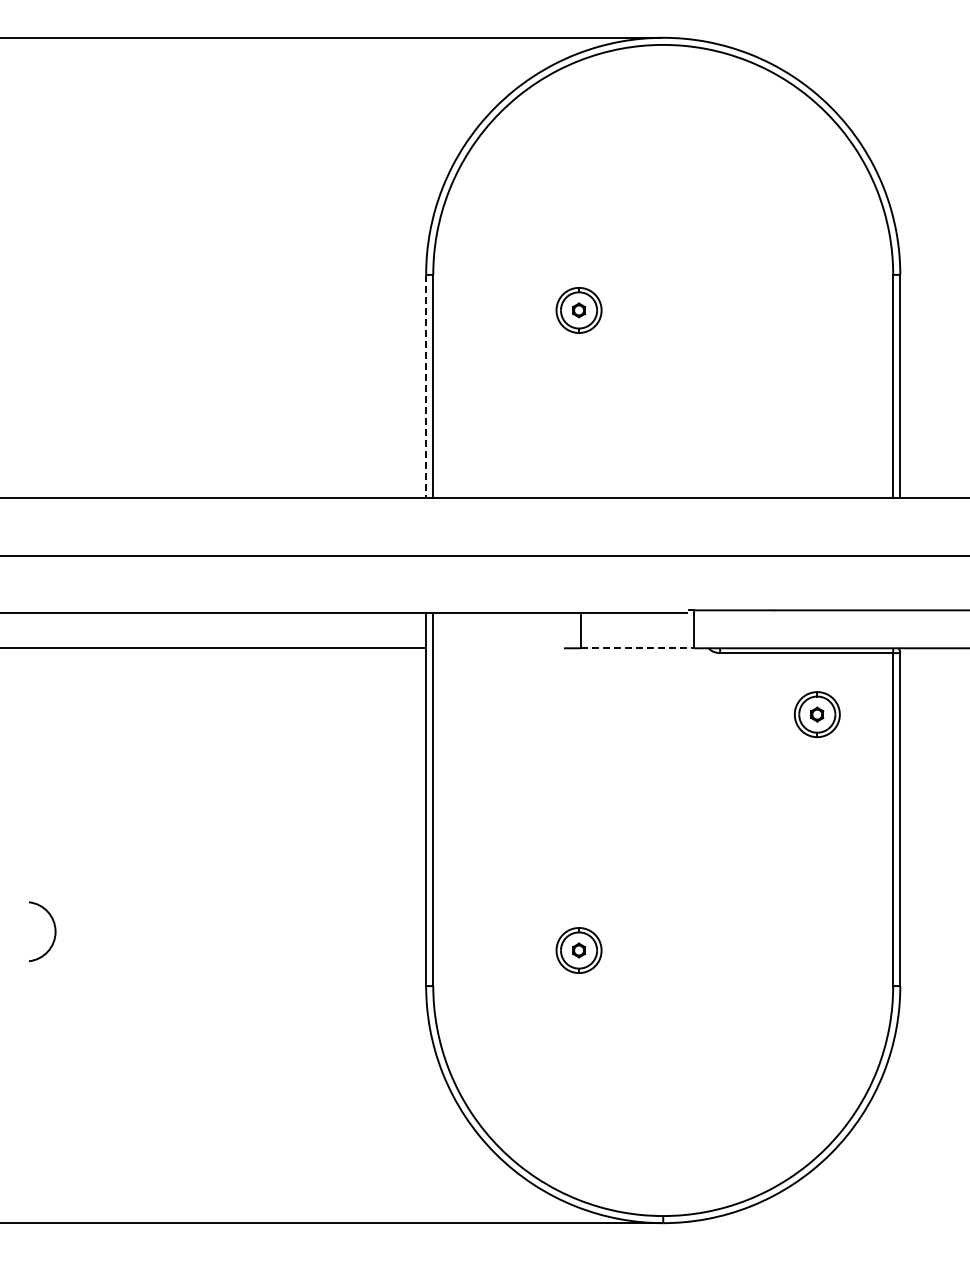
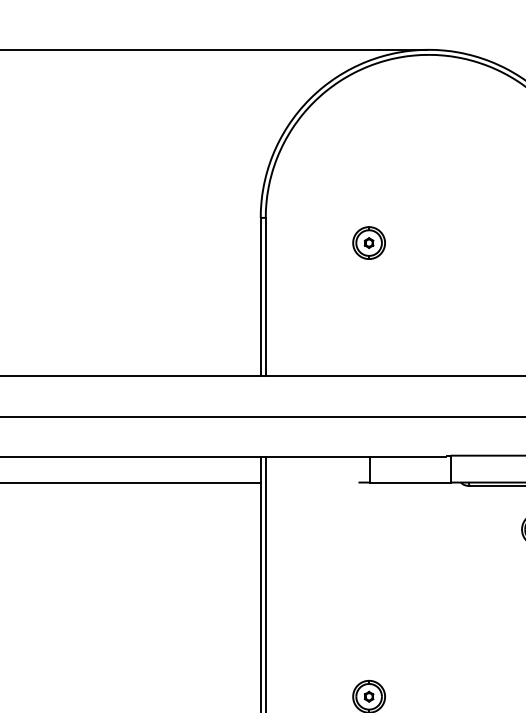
line: (426, 386) -> (261, 297), dashed -> solid
line: (637, 648) -> (410, 482), dashed -> solid

